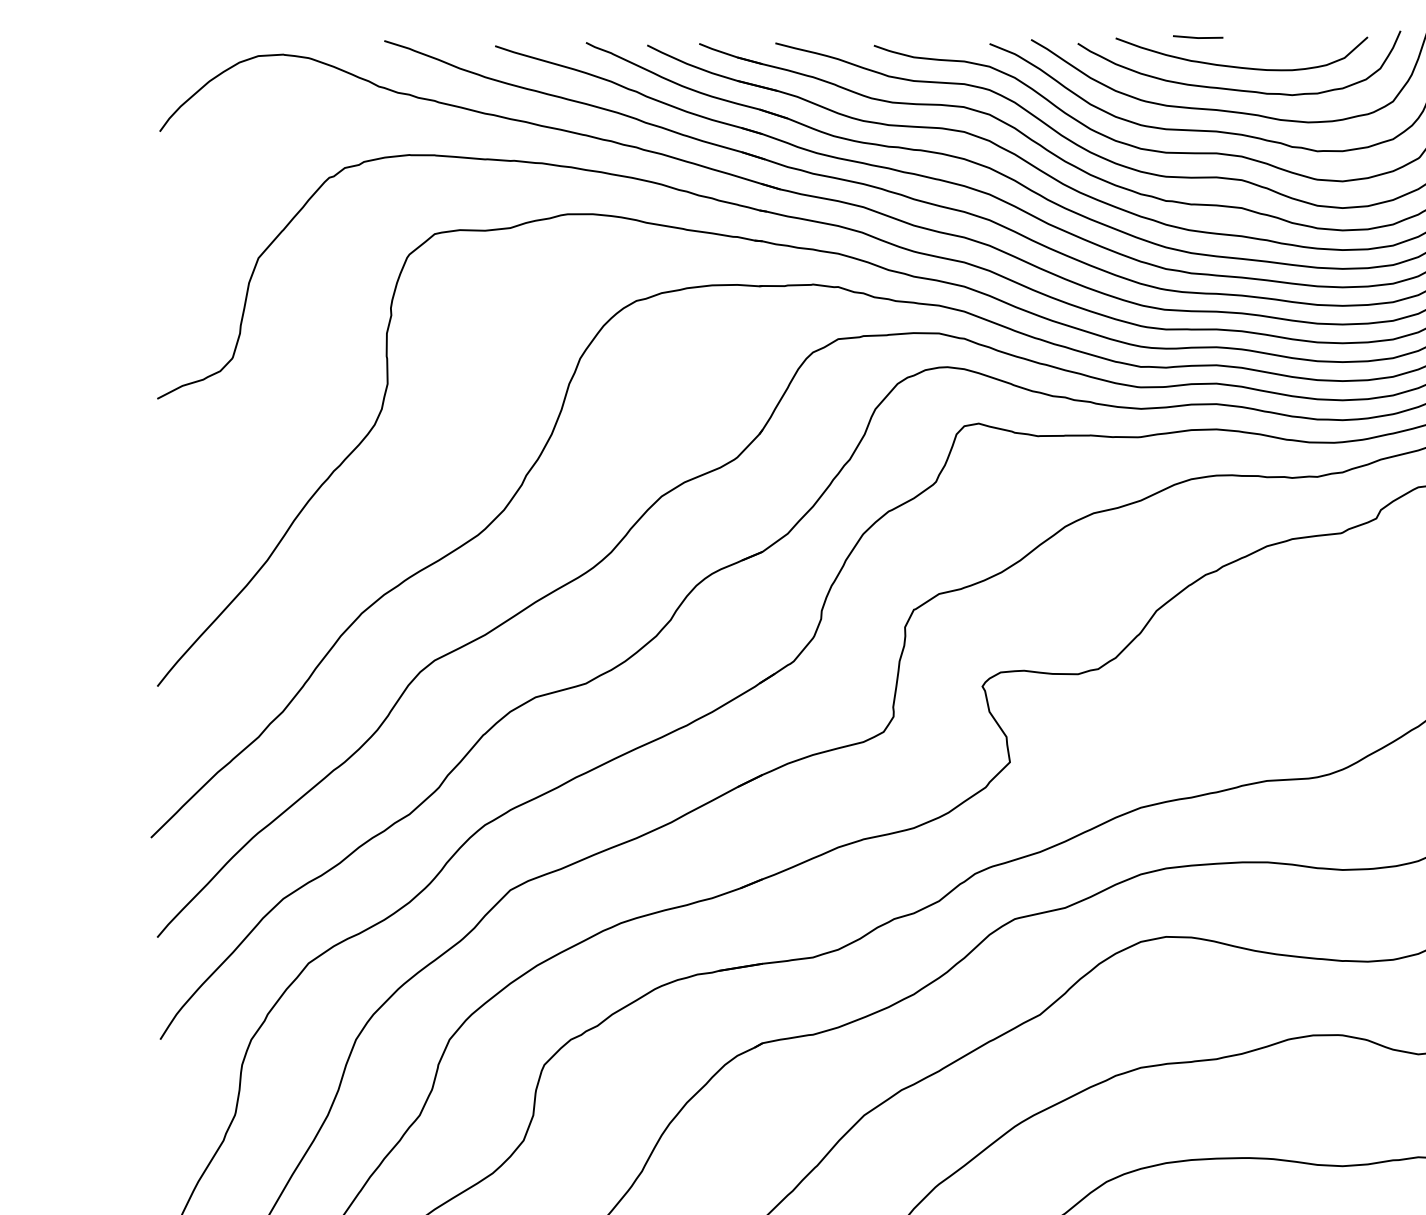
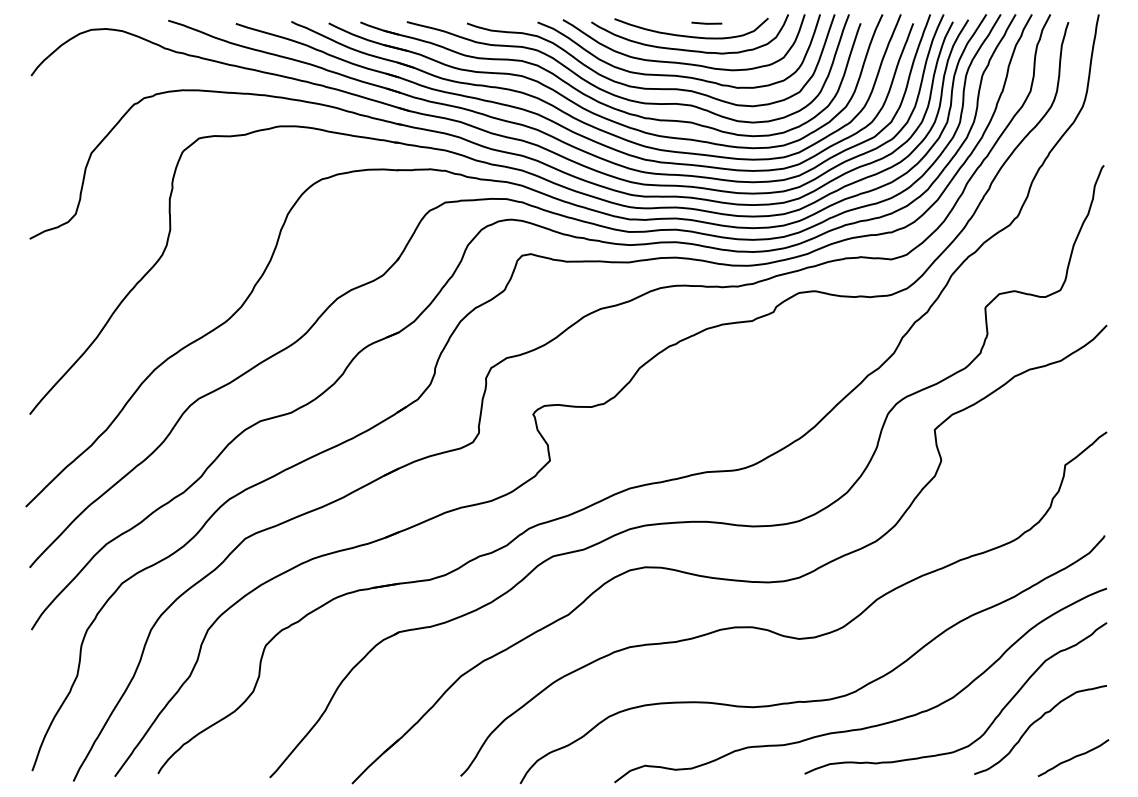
line: (1197, 35) -> (706, 22), moved

